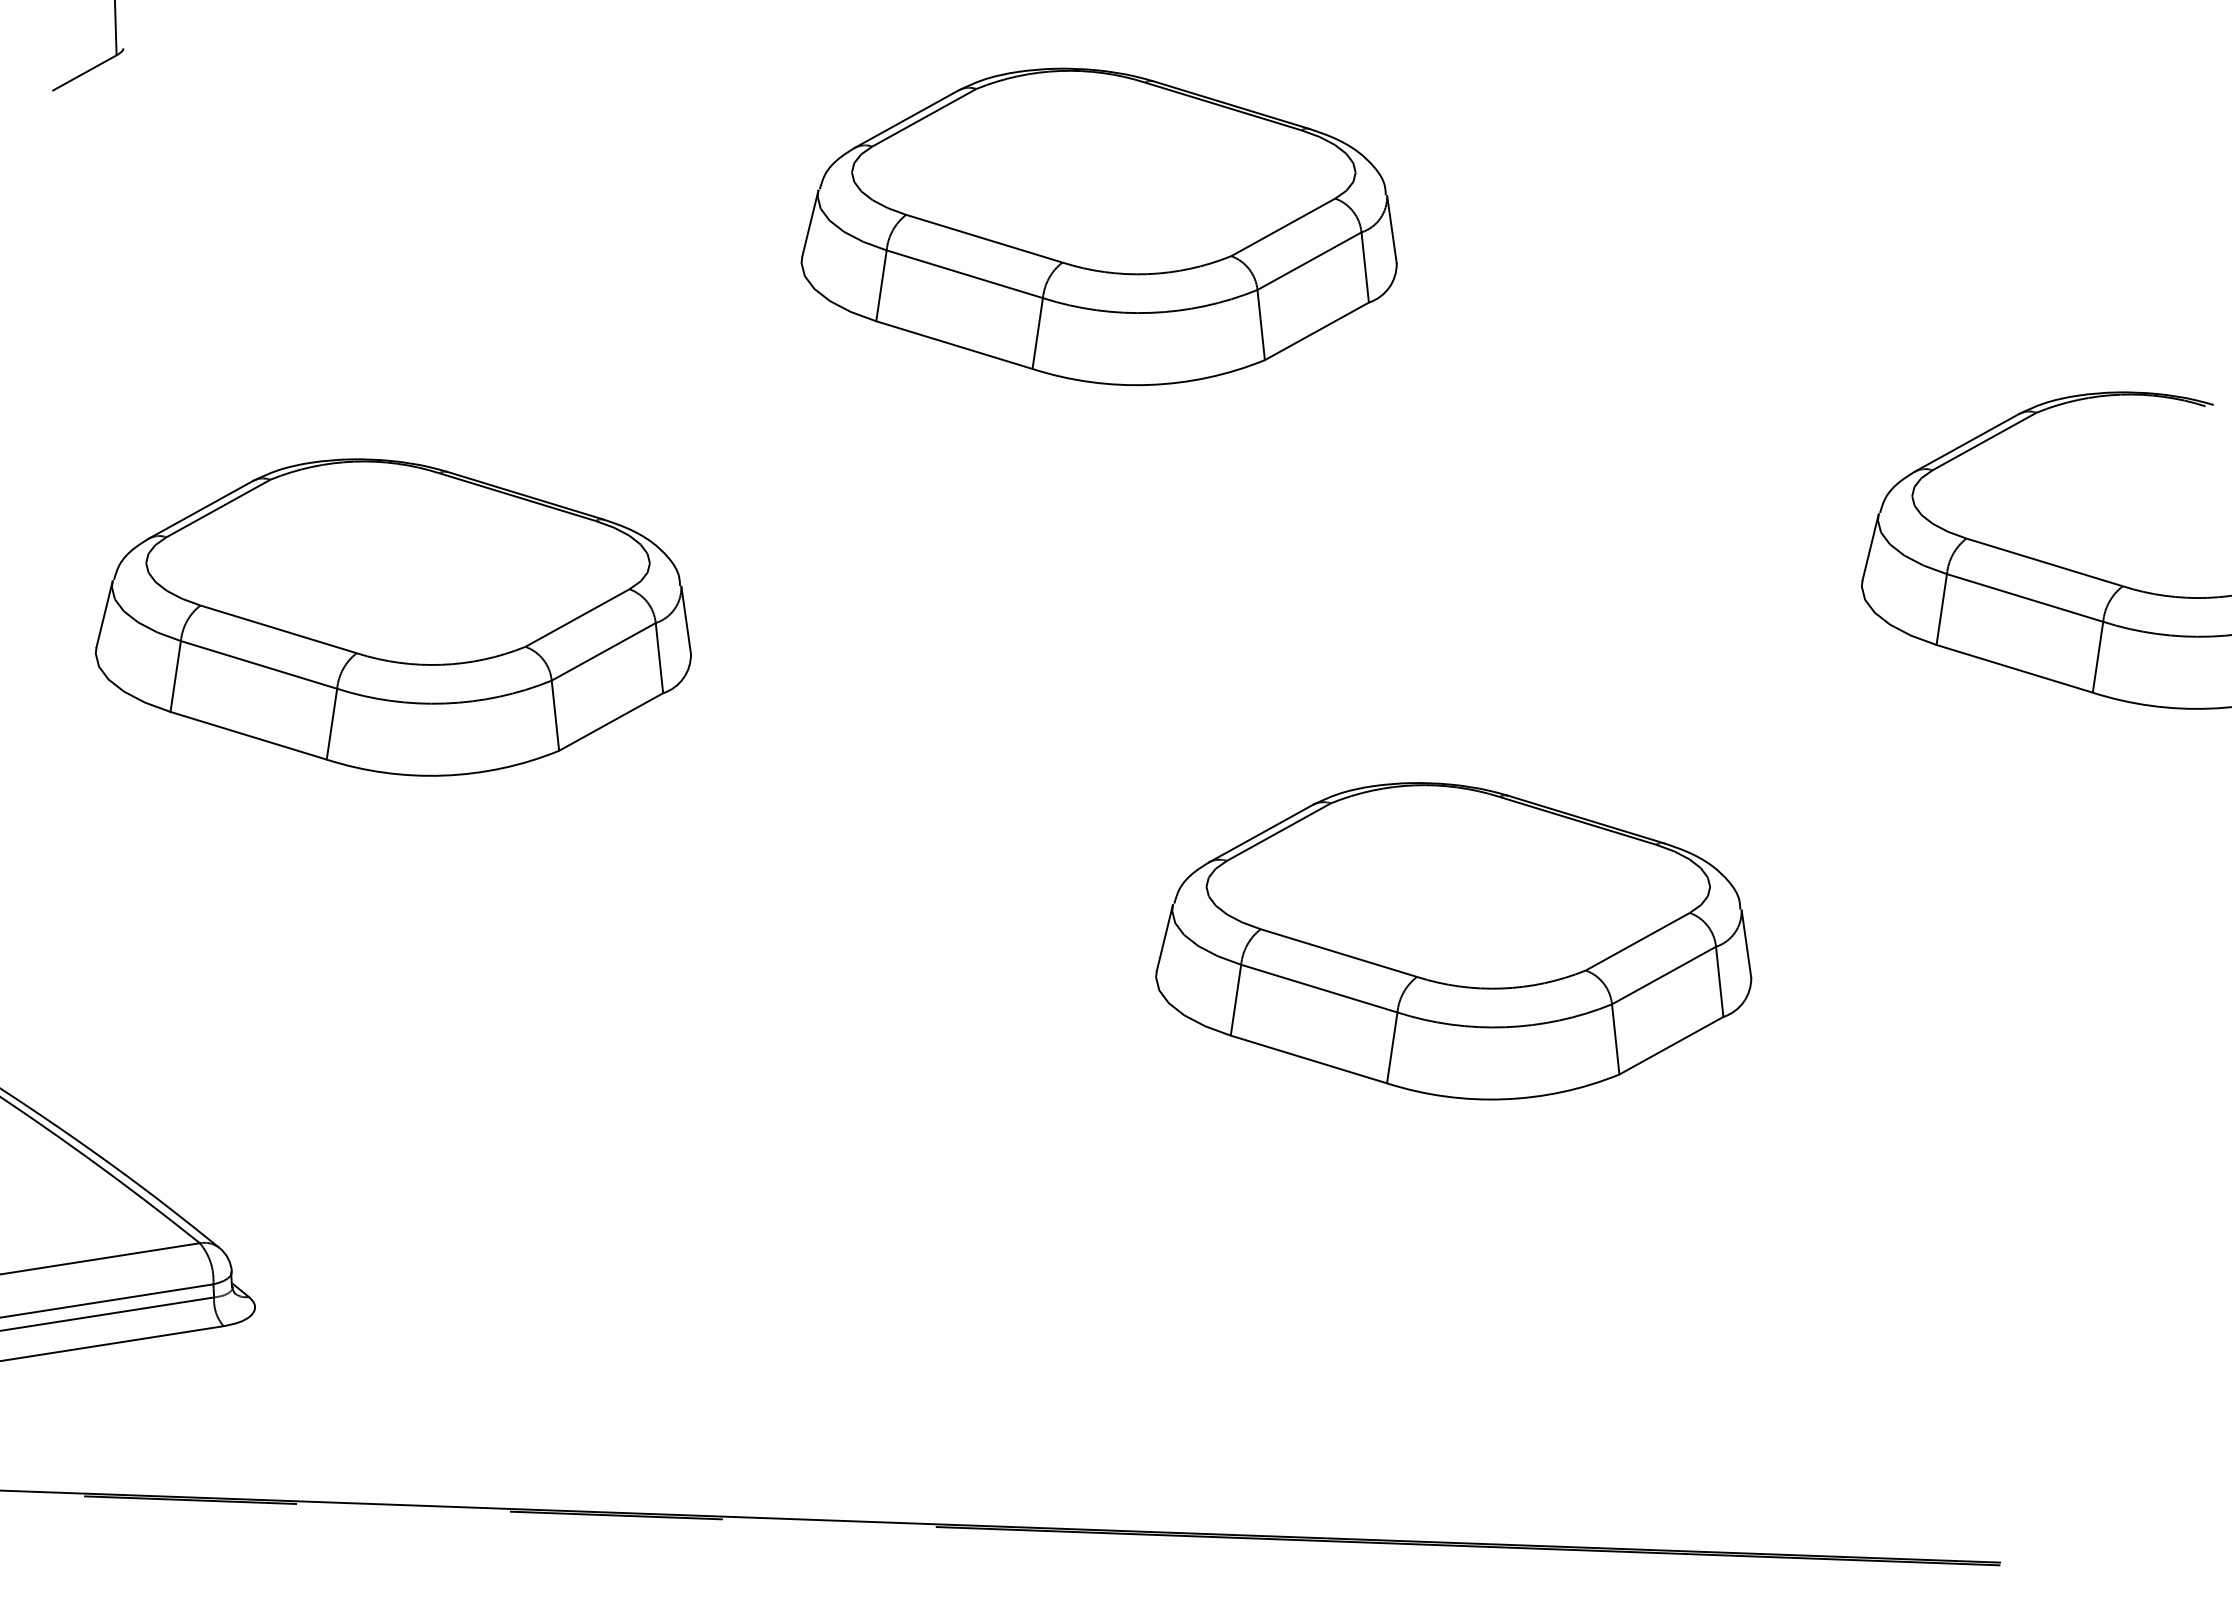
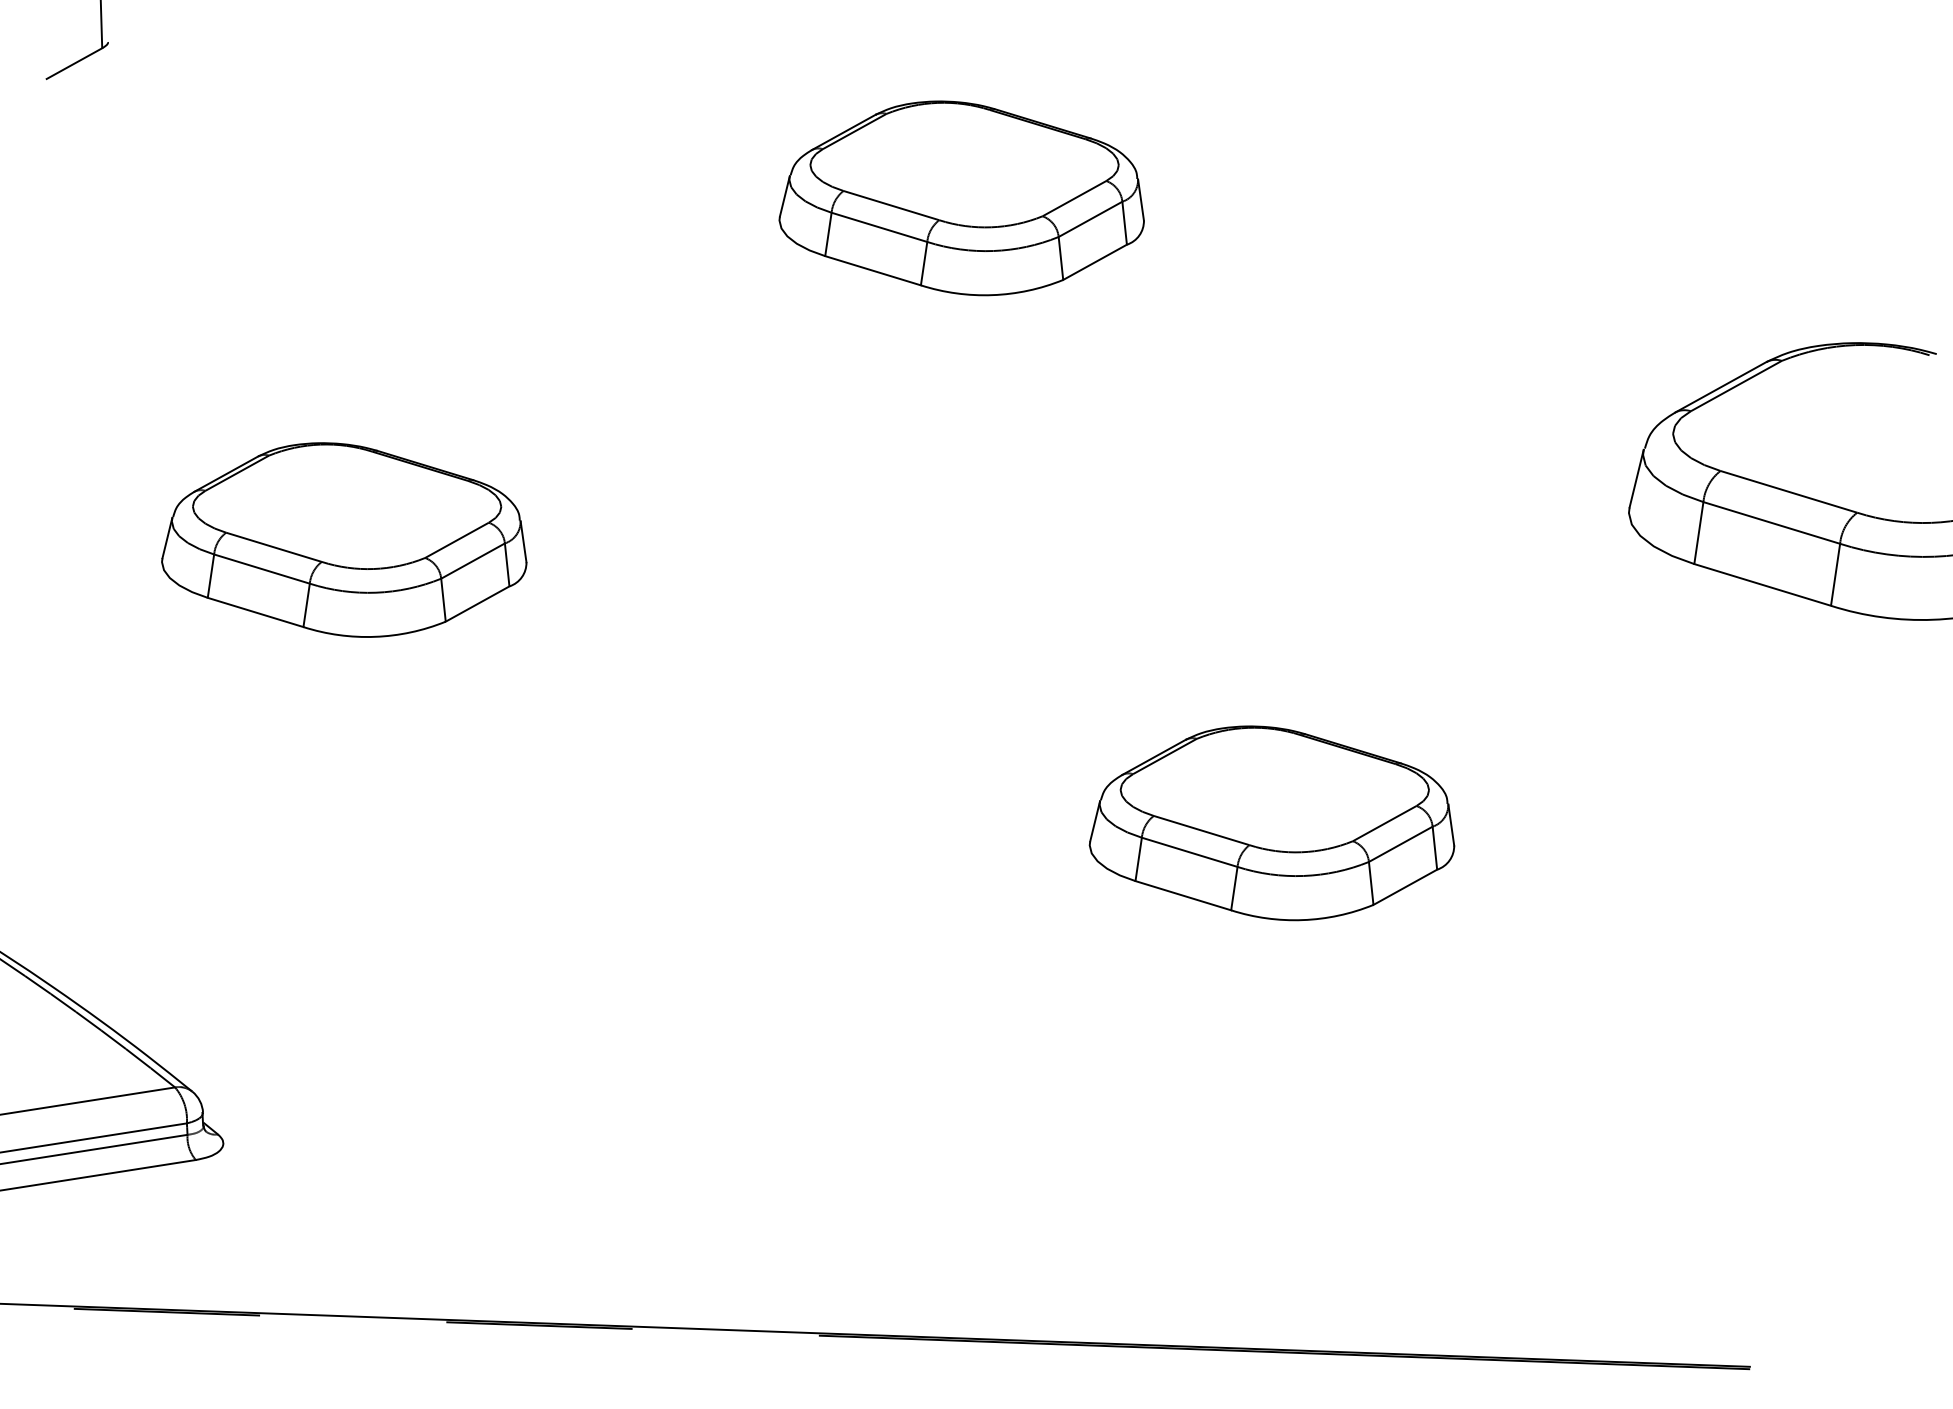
part: (1098, 226) -> (961, 197), size x0.7
part: (392, 617) -> (343, 540), size x0.7
part: (1453, 941) -> (1271, 823), size x0.7

